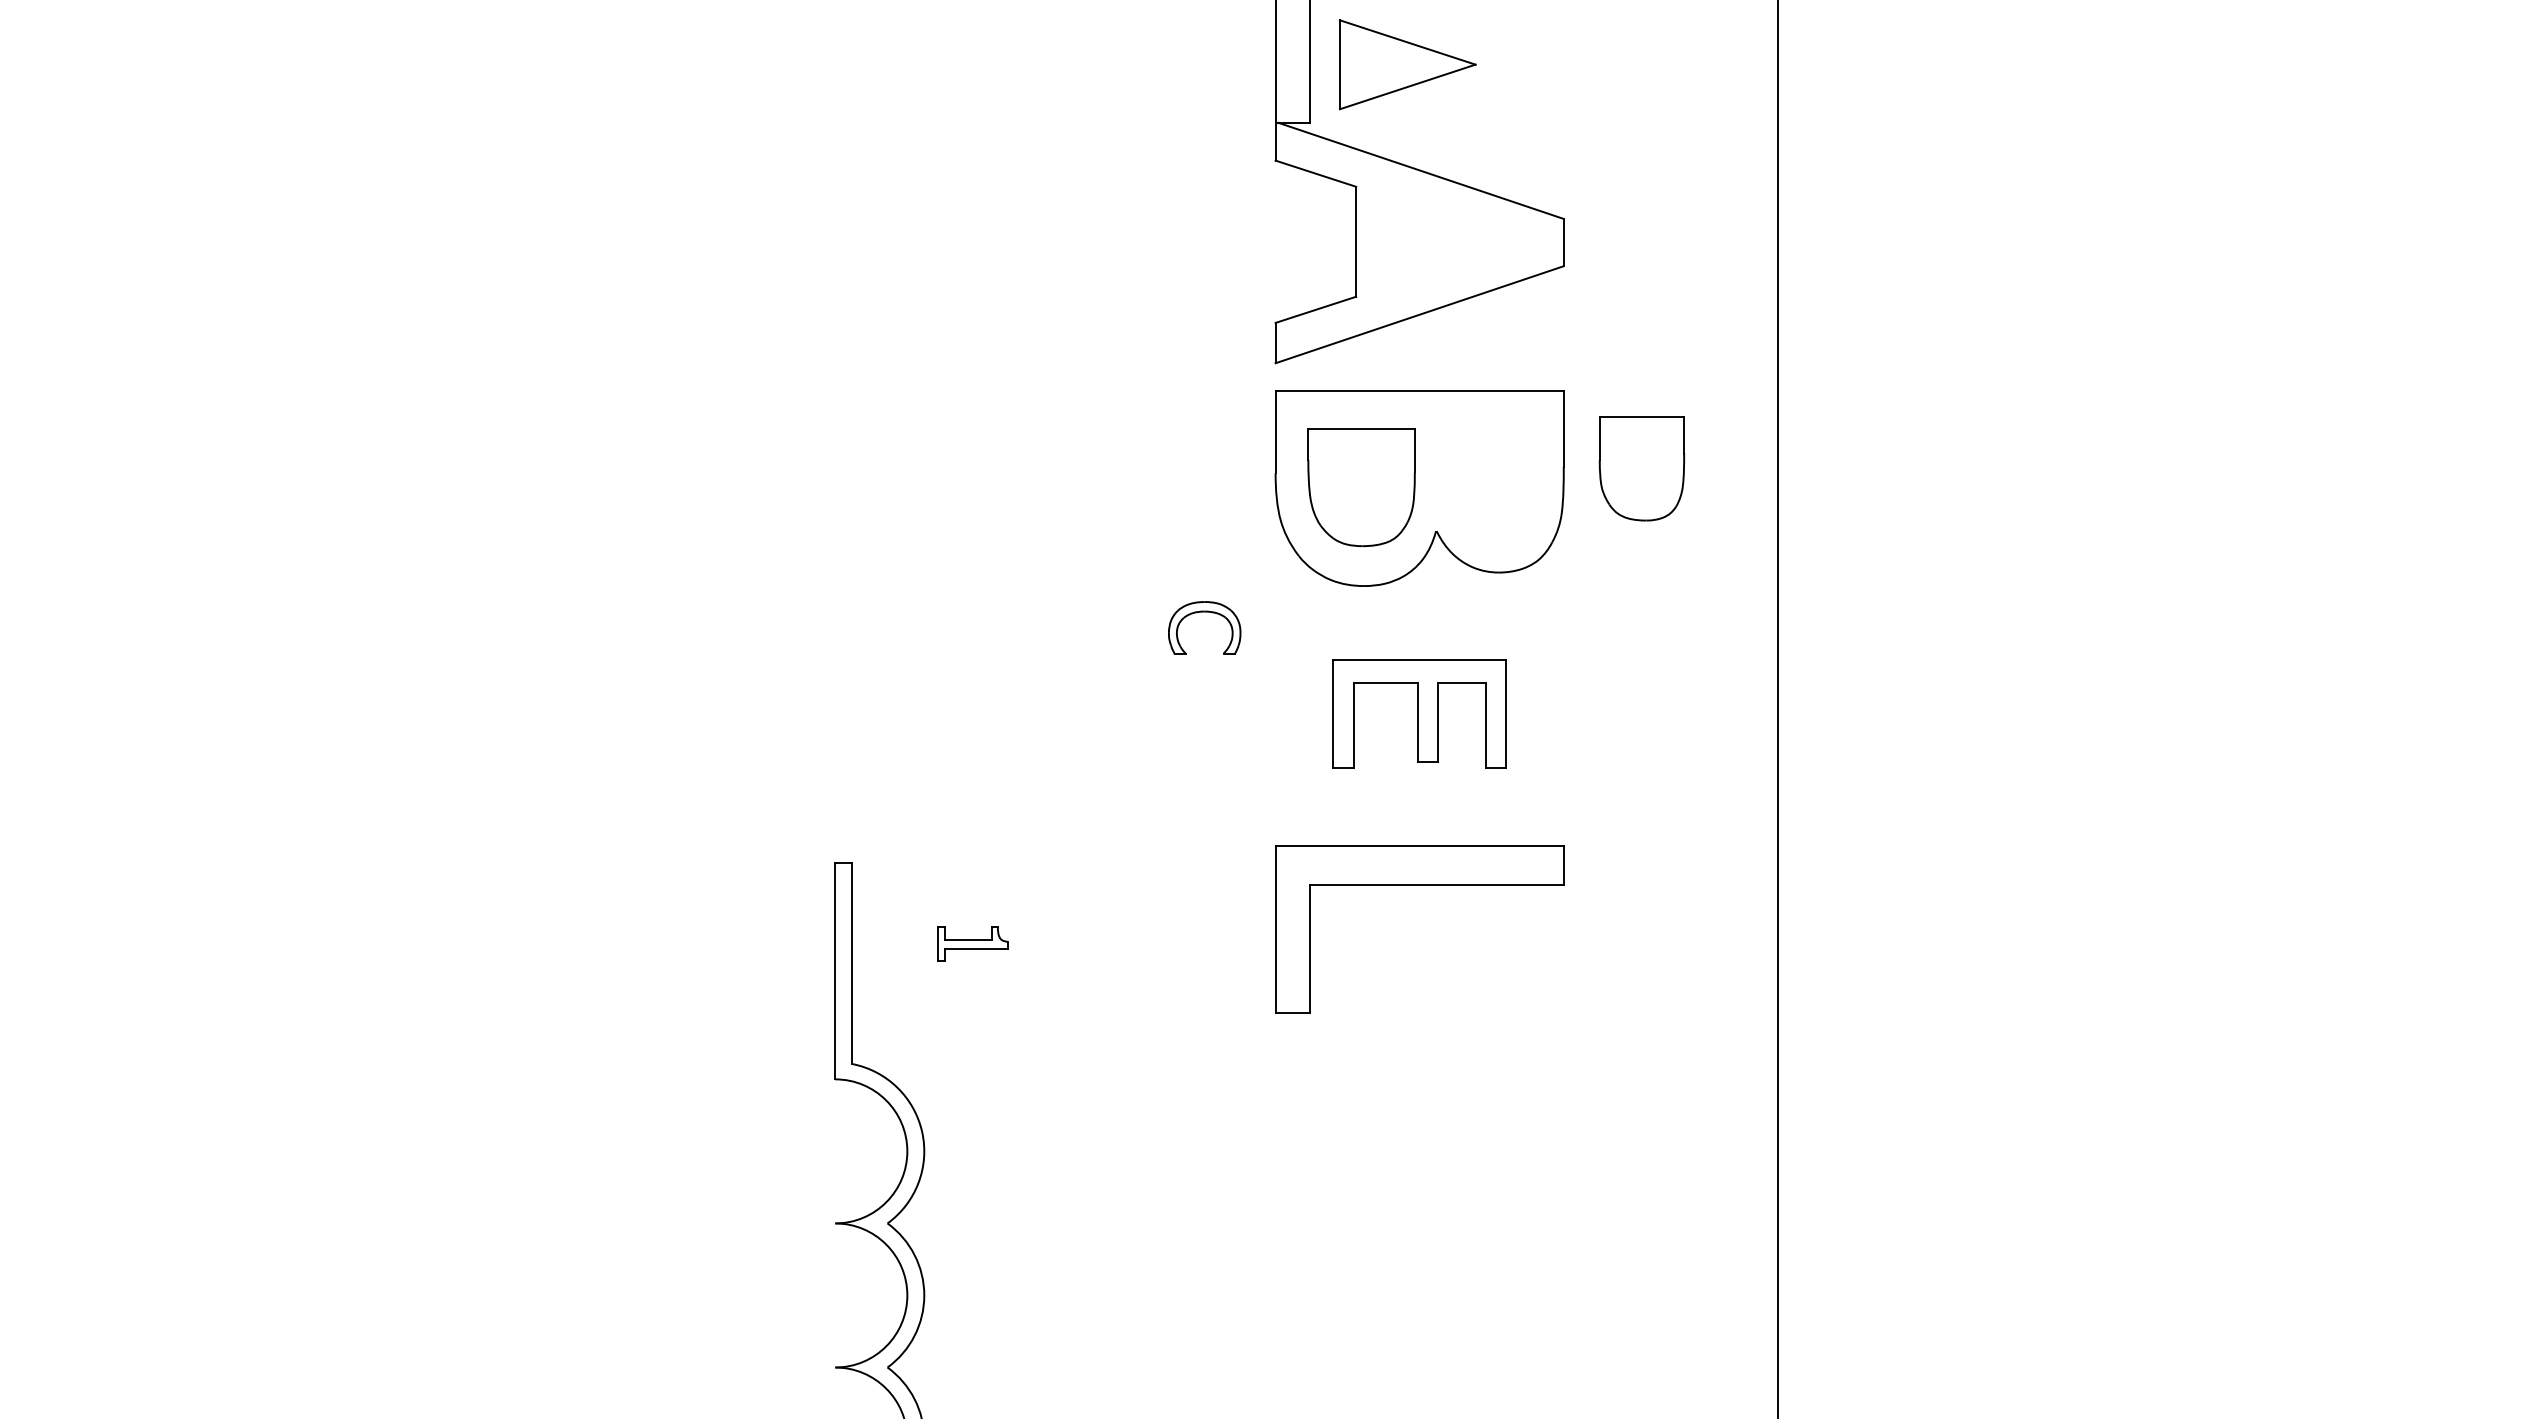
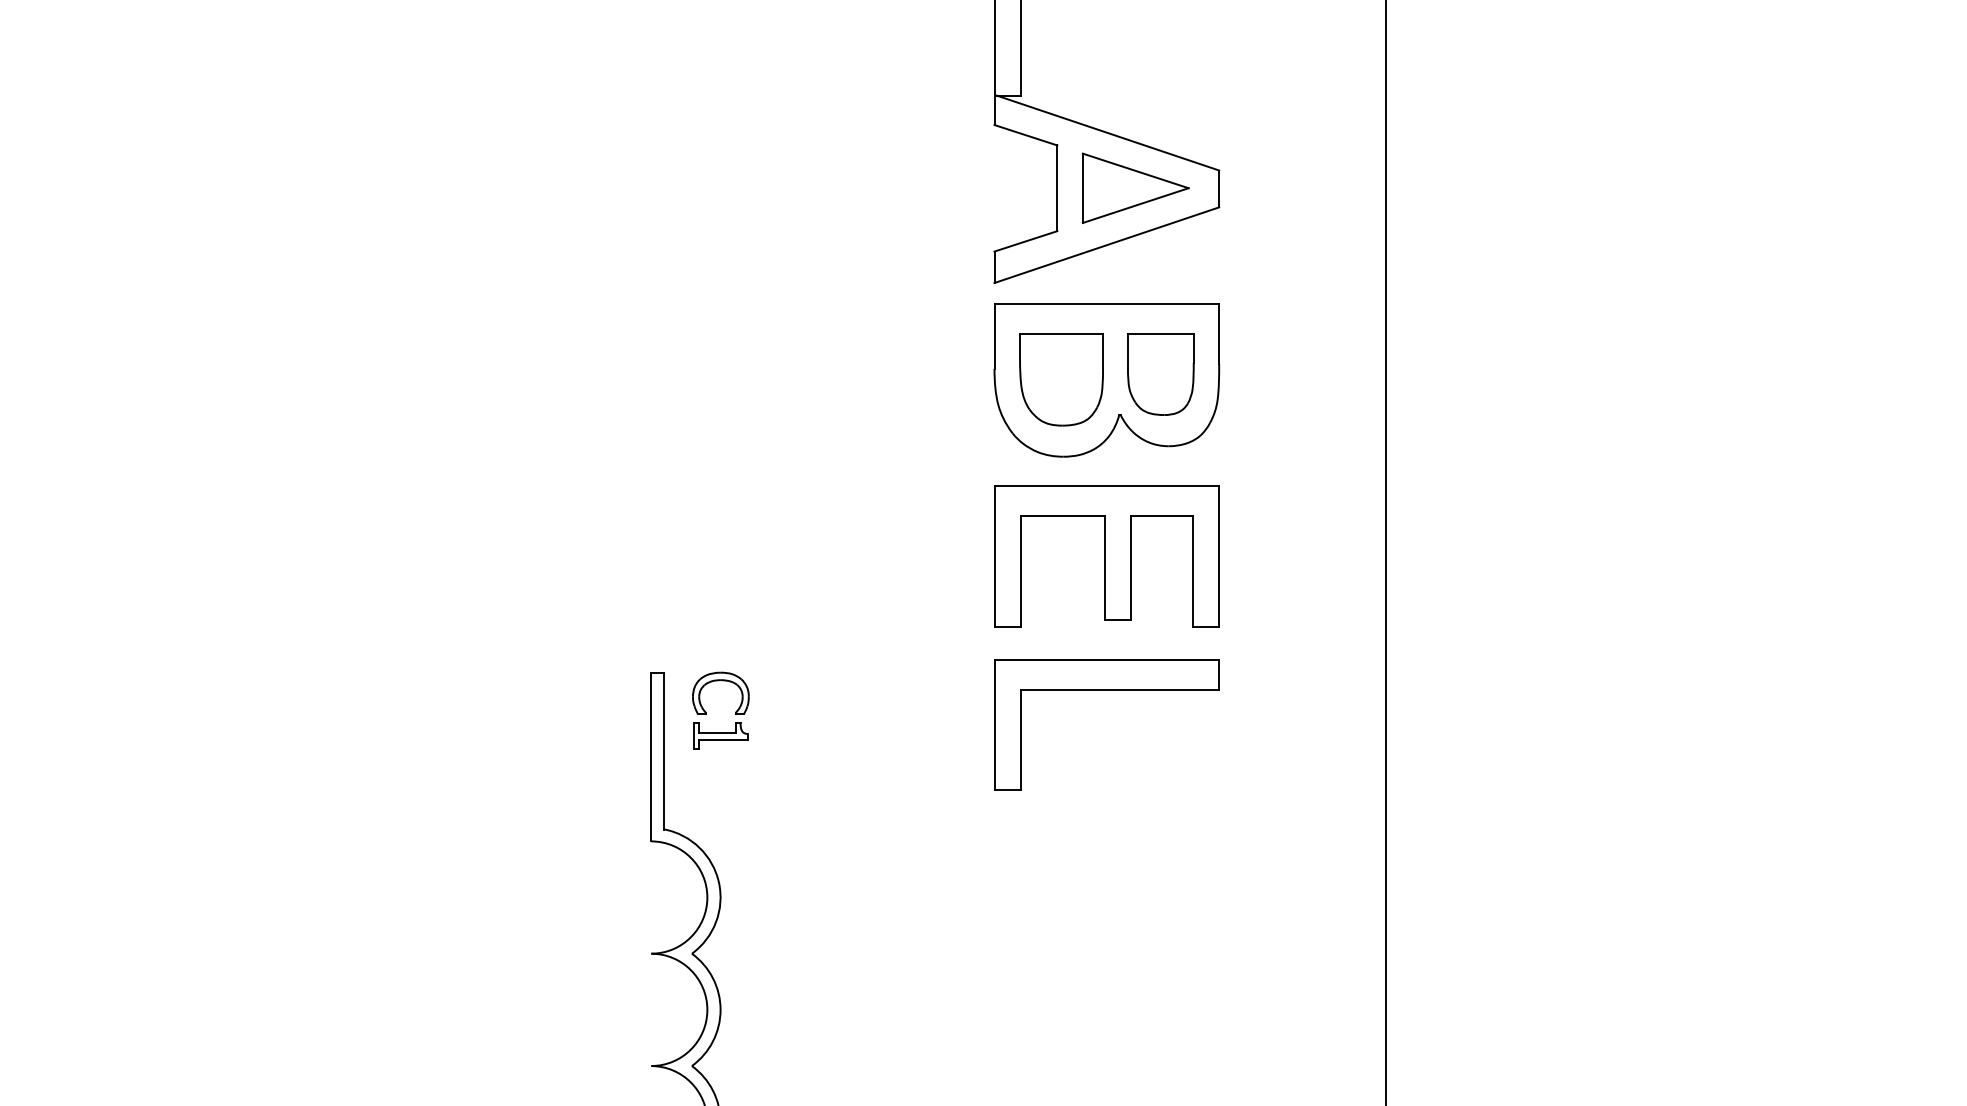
part: (1407, 64) -> (1135, 188), moved
part: (1641, 468) -> (1160, 374), moved
part: (1204, 612) -> (720, 680), moved
part: (1419, 713) -> (1106, 556), size x1.67
part: (972, 943) -> (720, 735), moved

